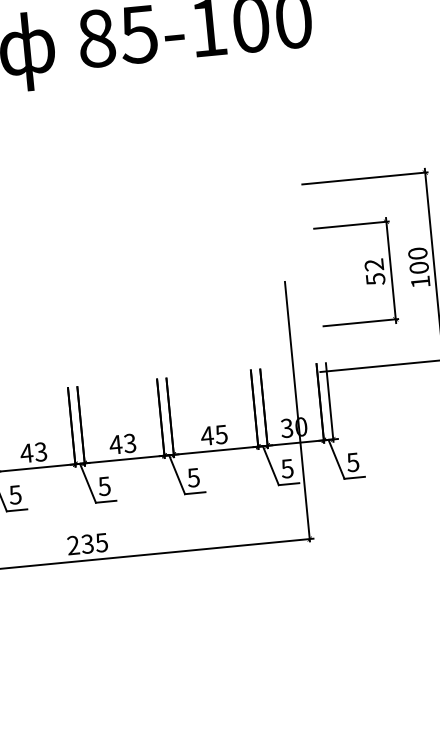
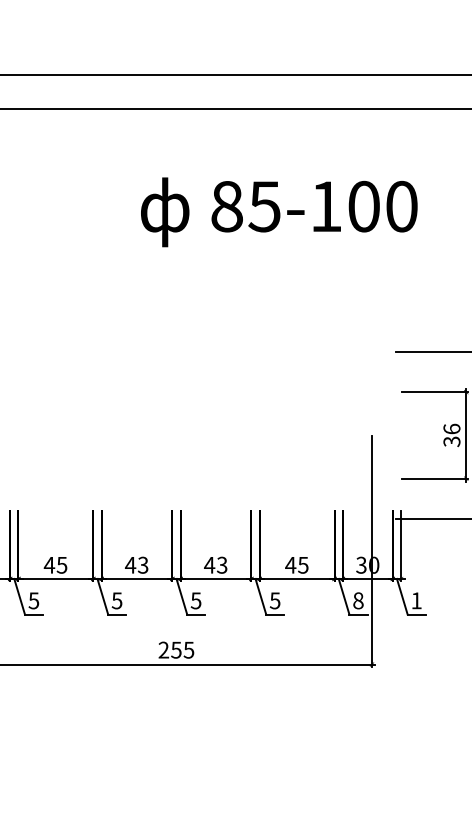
text: (374, 271) -> (451, 434), 52 -> 36
text: (352, 462) -> (416, 600), 5 -> 1
text: (287, 468) -> (358, 600), 5 -> 8
text: (87, 543) -> (176, 649), 235 -> 255

